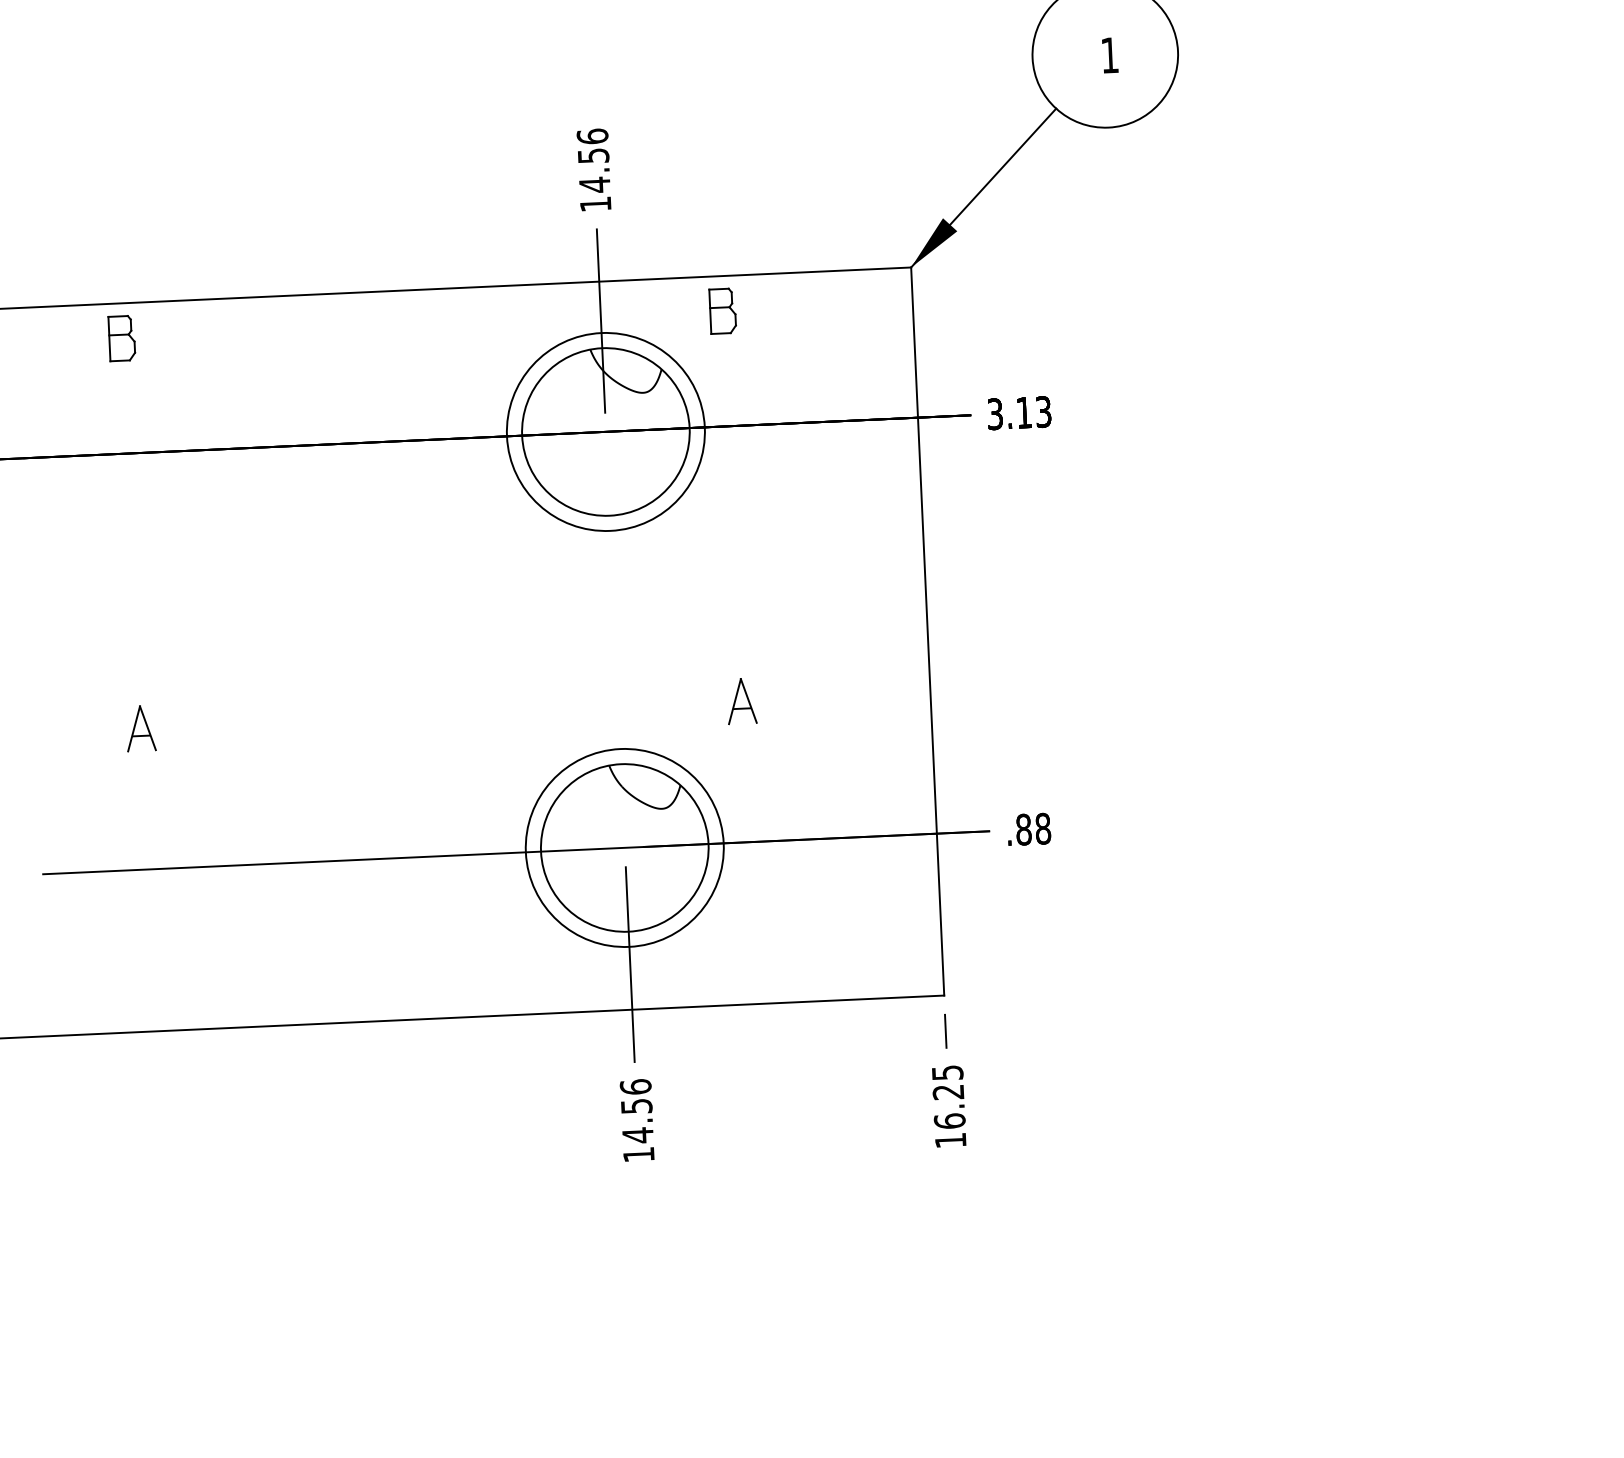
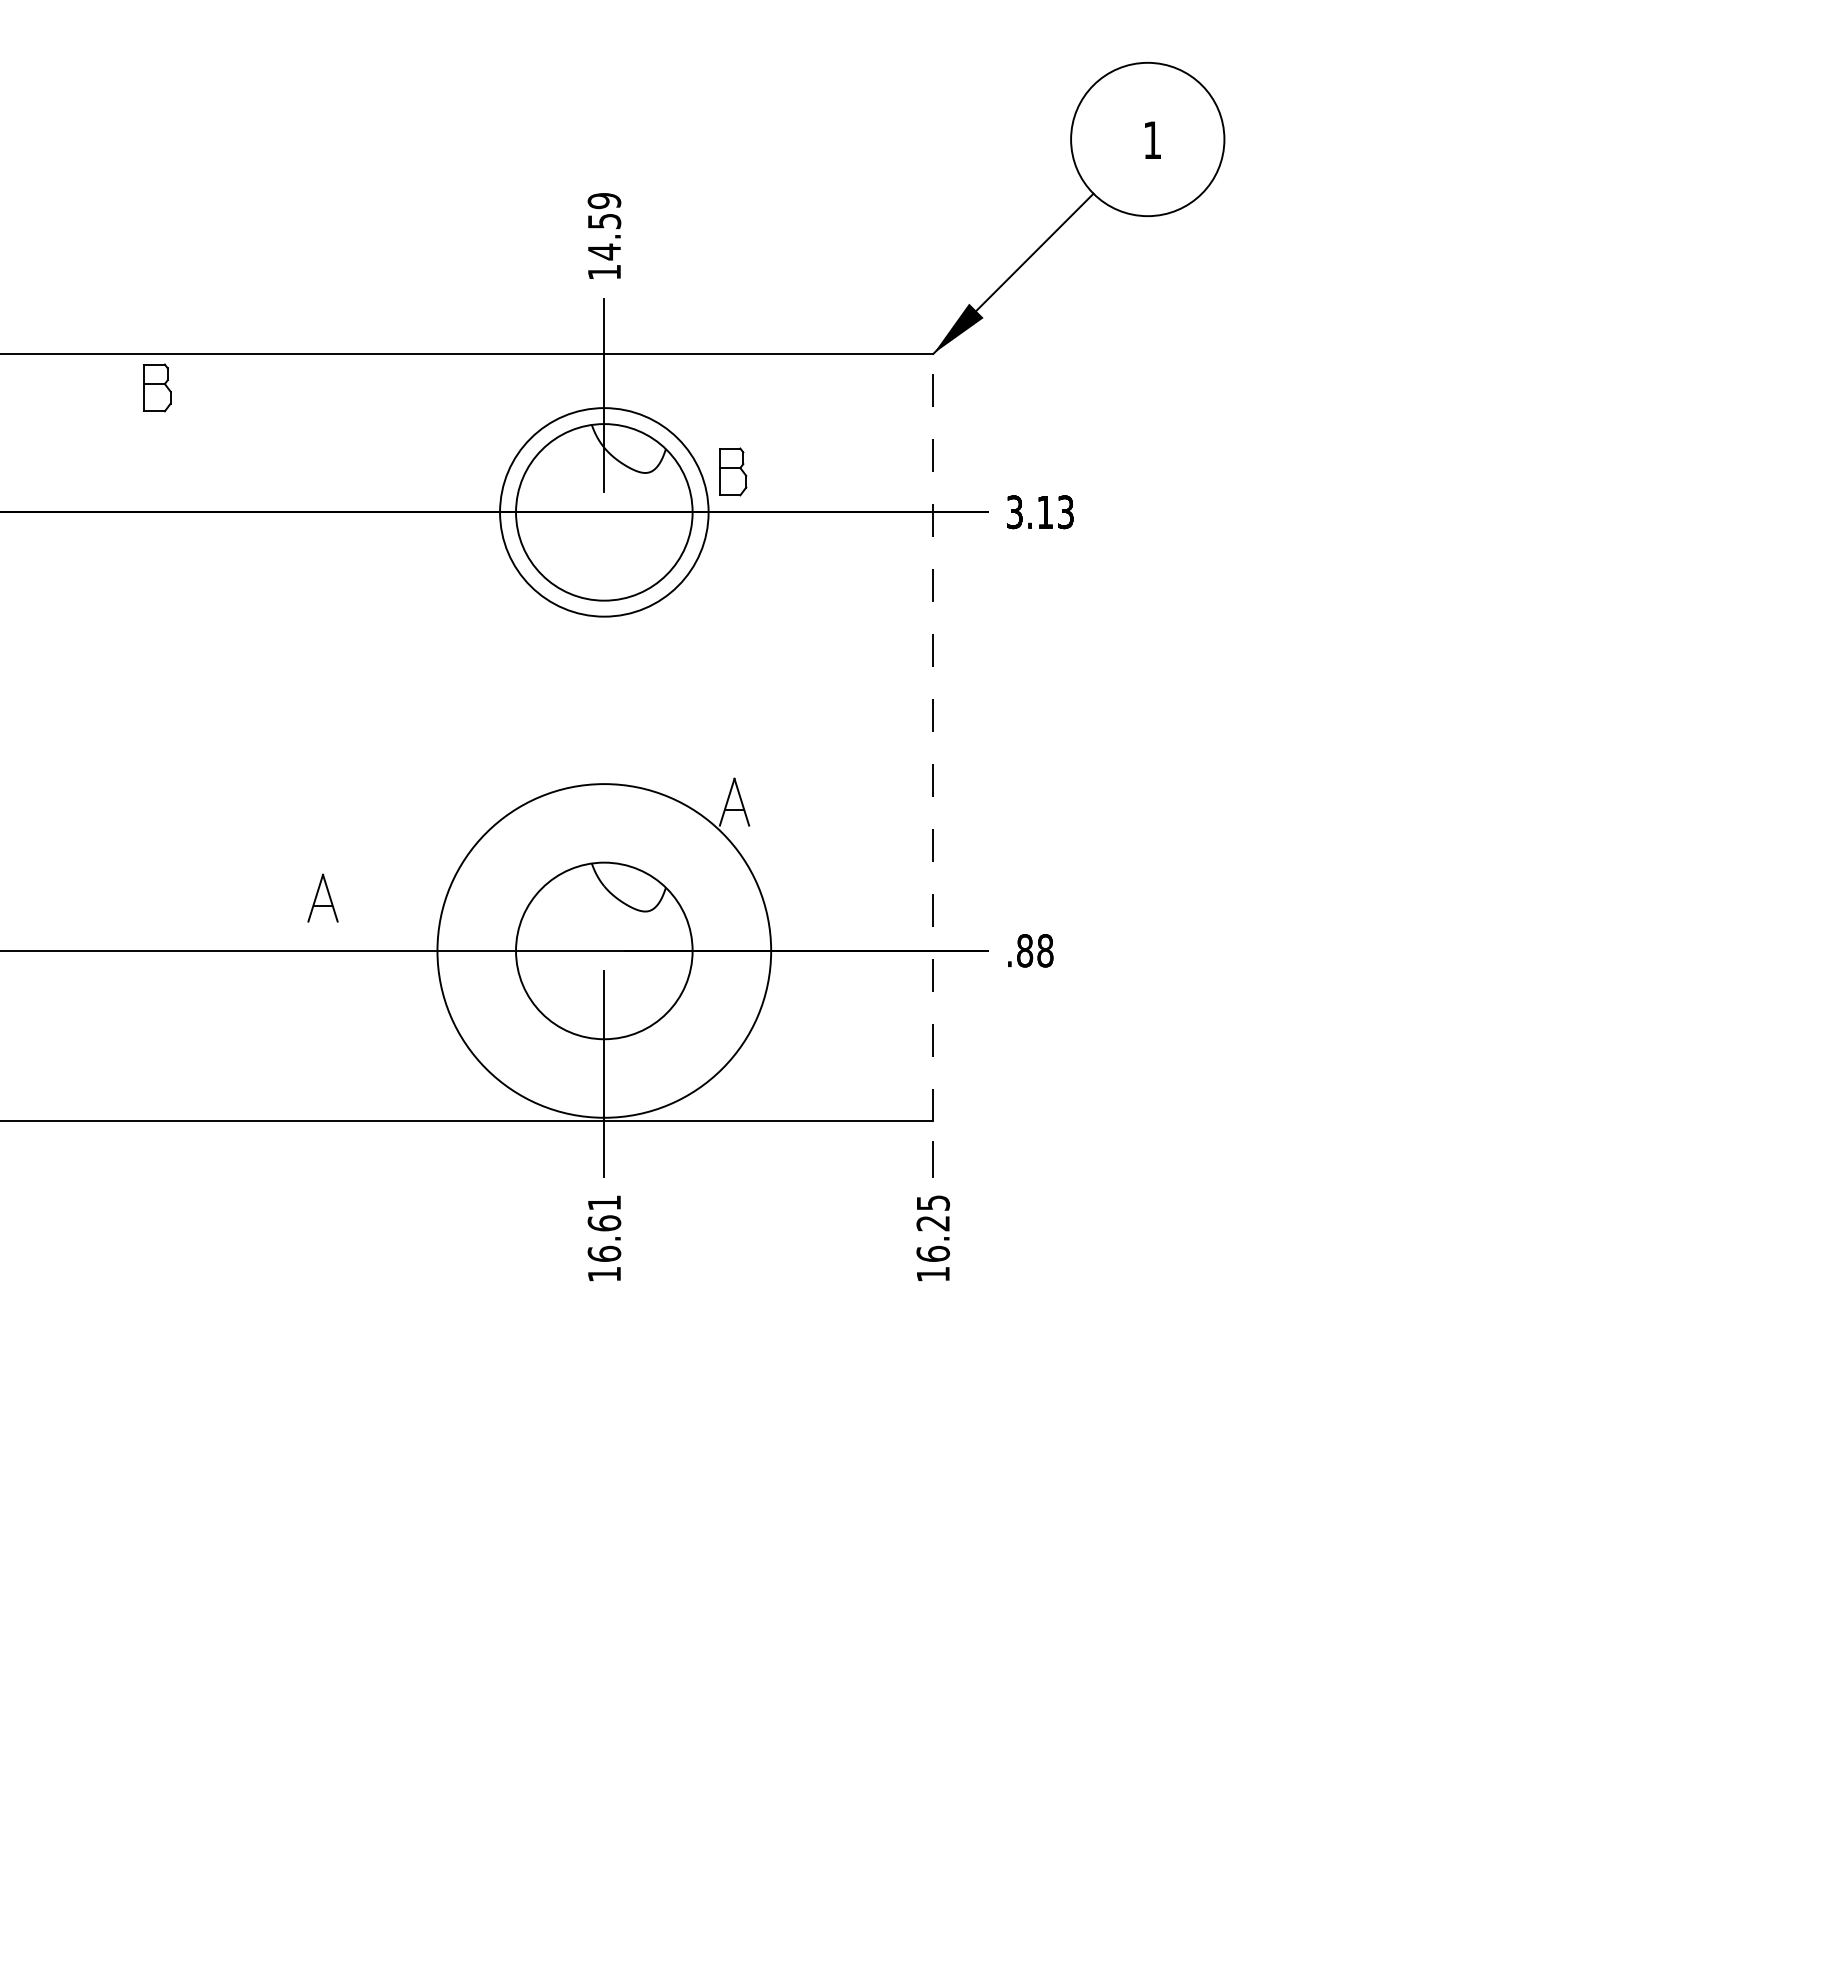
text: (592, 136) -> (604, 200), 14.56 -> 14.59
part: (723, 310) -> (733, 471), moved
part: (121, 338) -> (157, 387), moved
line: (927, 631) -> (933, 737), solid -> dashed
part: (140, 727) -> (322, 897), moved
circle: (624, 847) -> (604, 950), size x1.6
text: (636, 1111) -> (604, 1228), 14.56 -> 16.61

